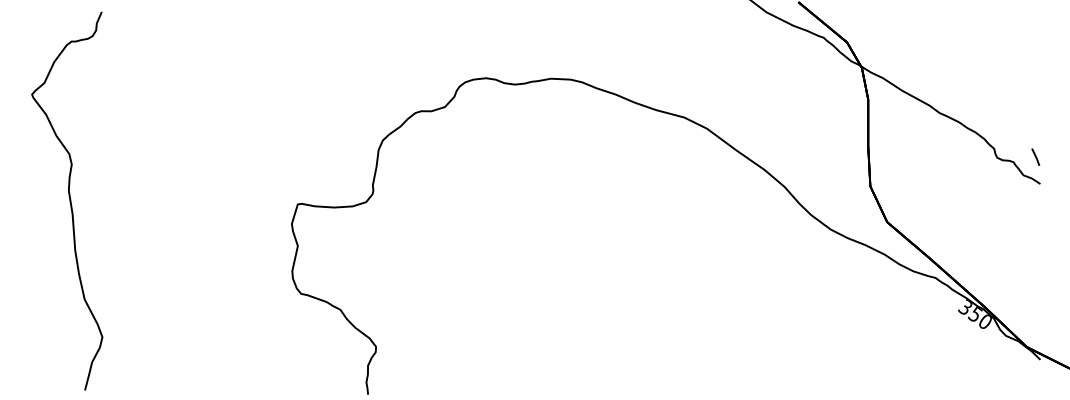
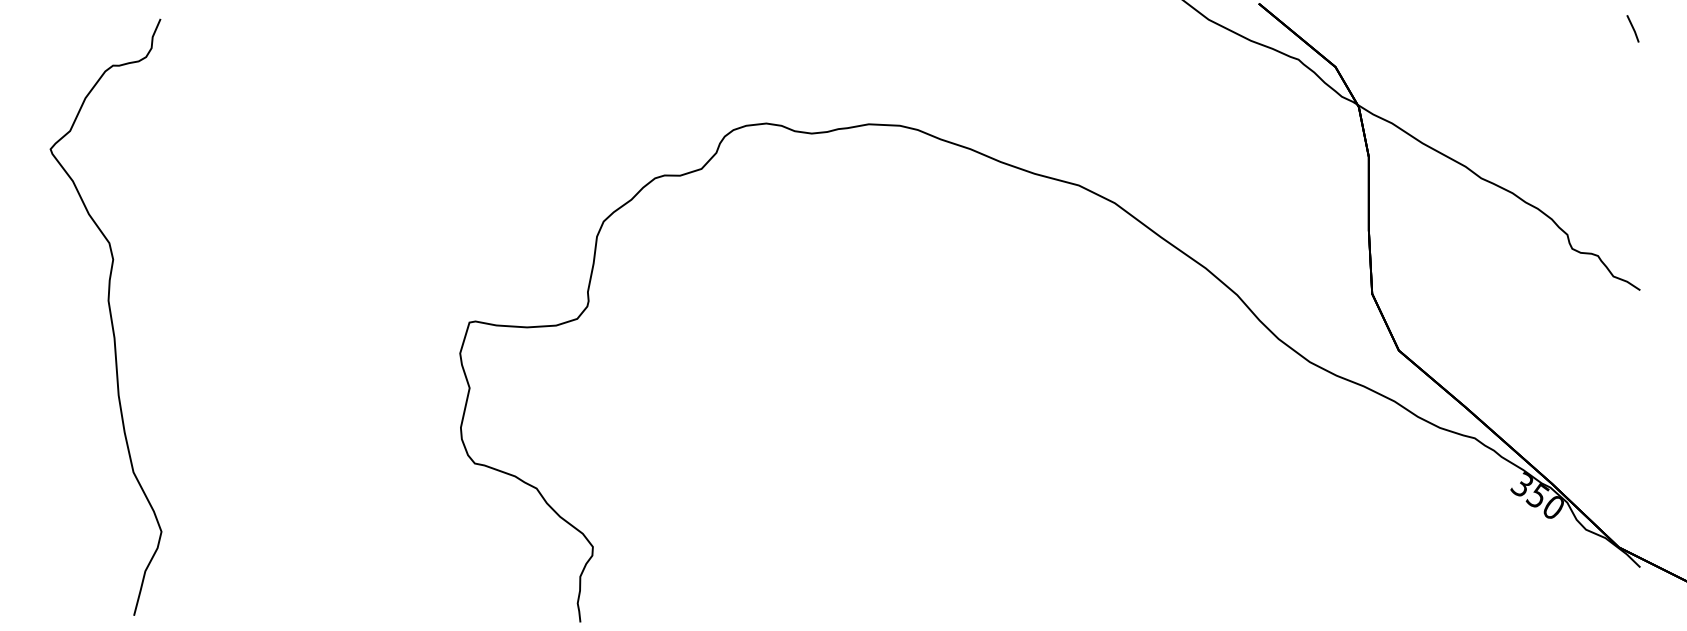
line: (1035, 156) -> (1632, 27), moved

